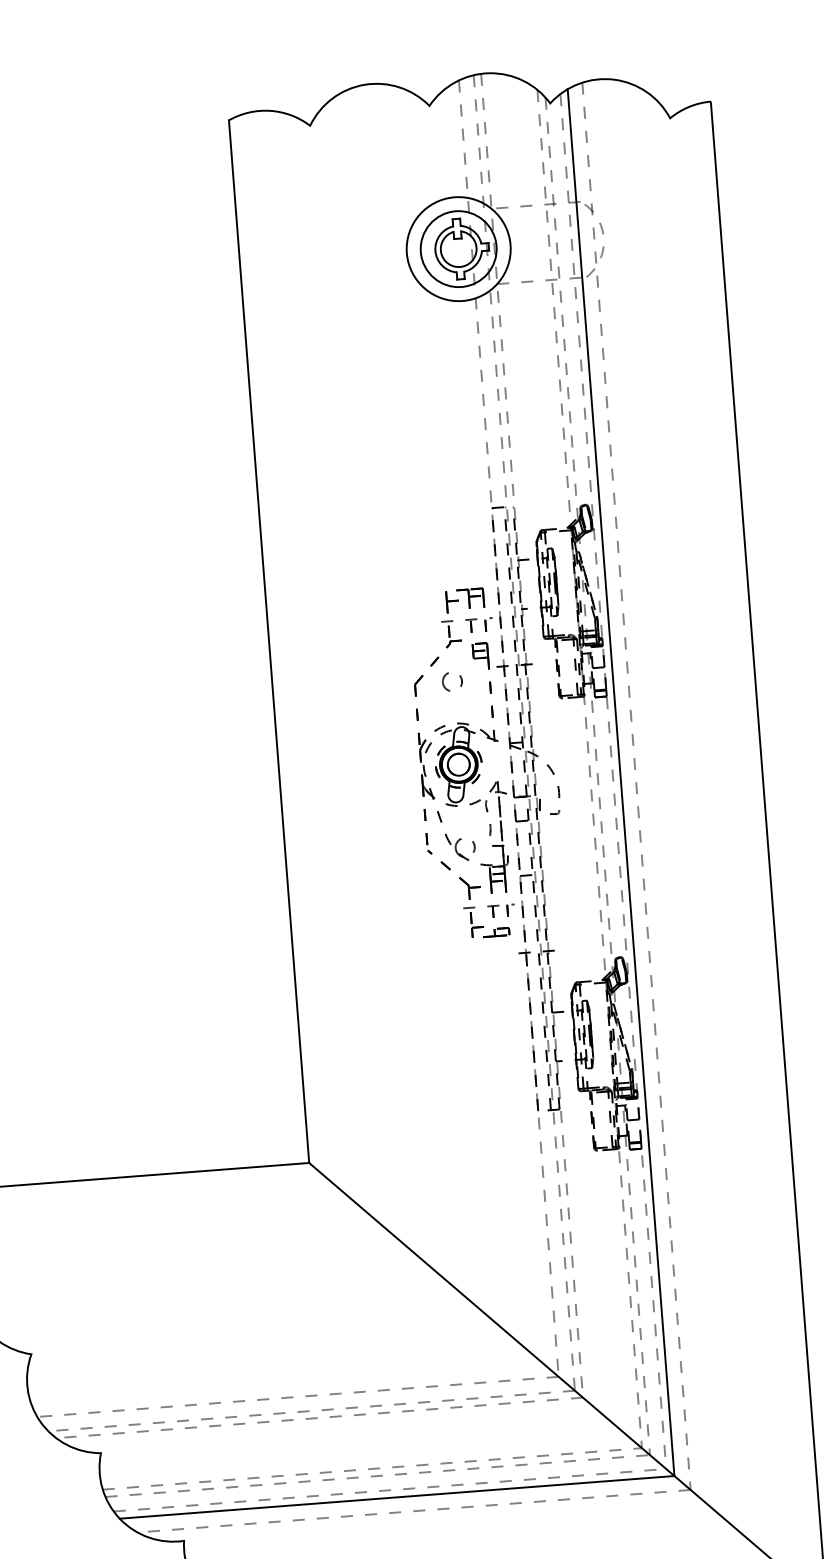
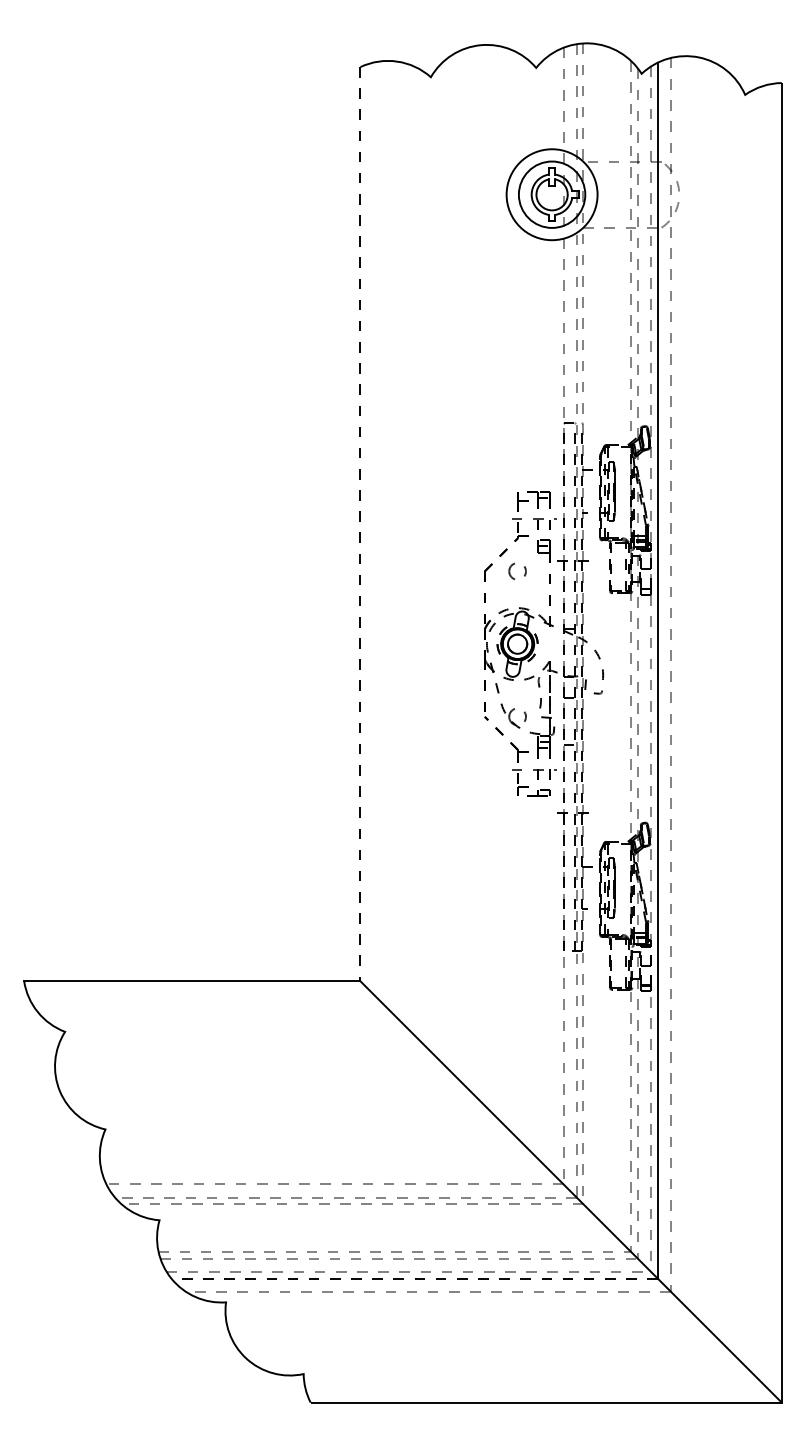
line: (269, 642) -> (360, 524), solid -> dashed
line: (396, 1497) -> (414, 1278), solid -> dashed

